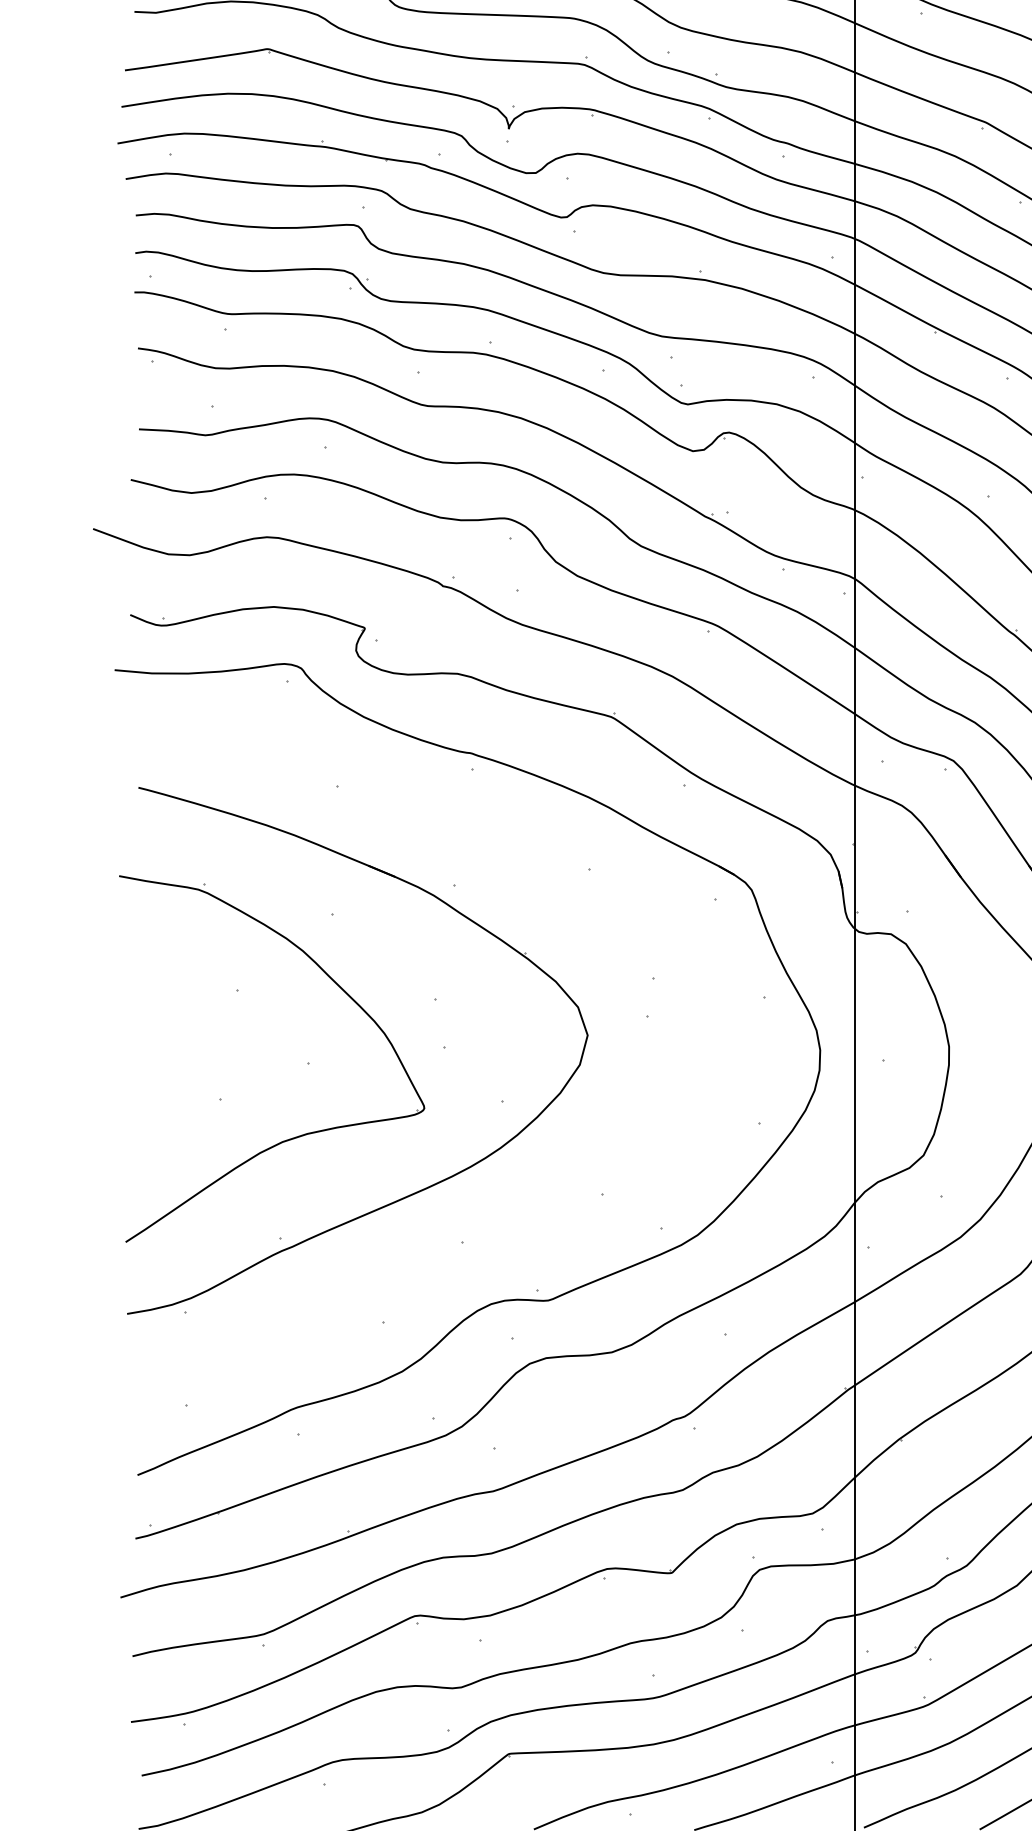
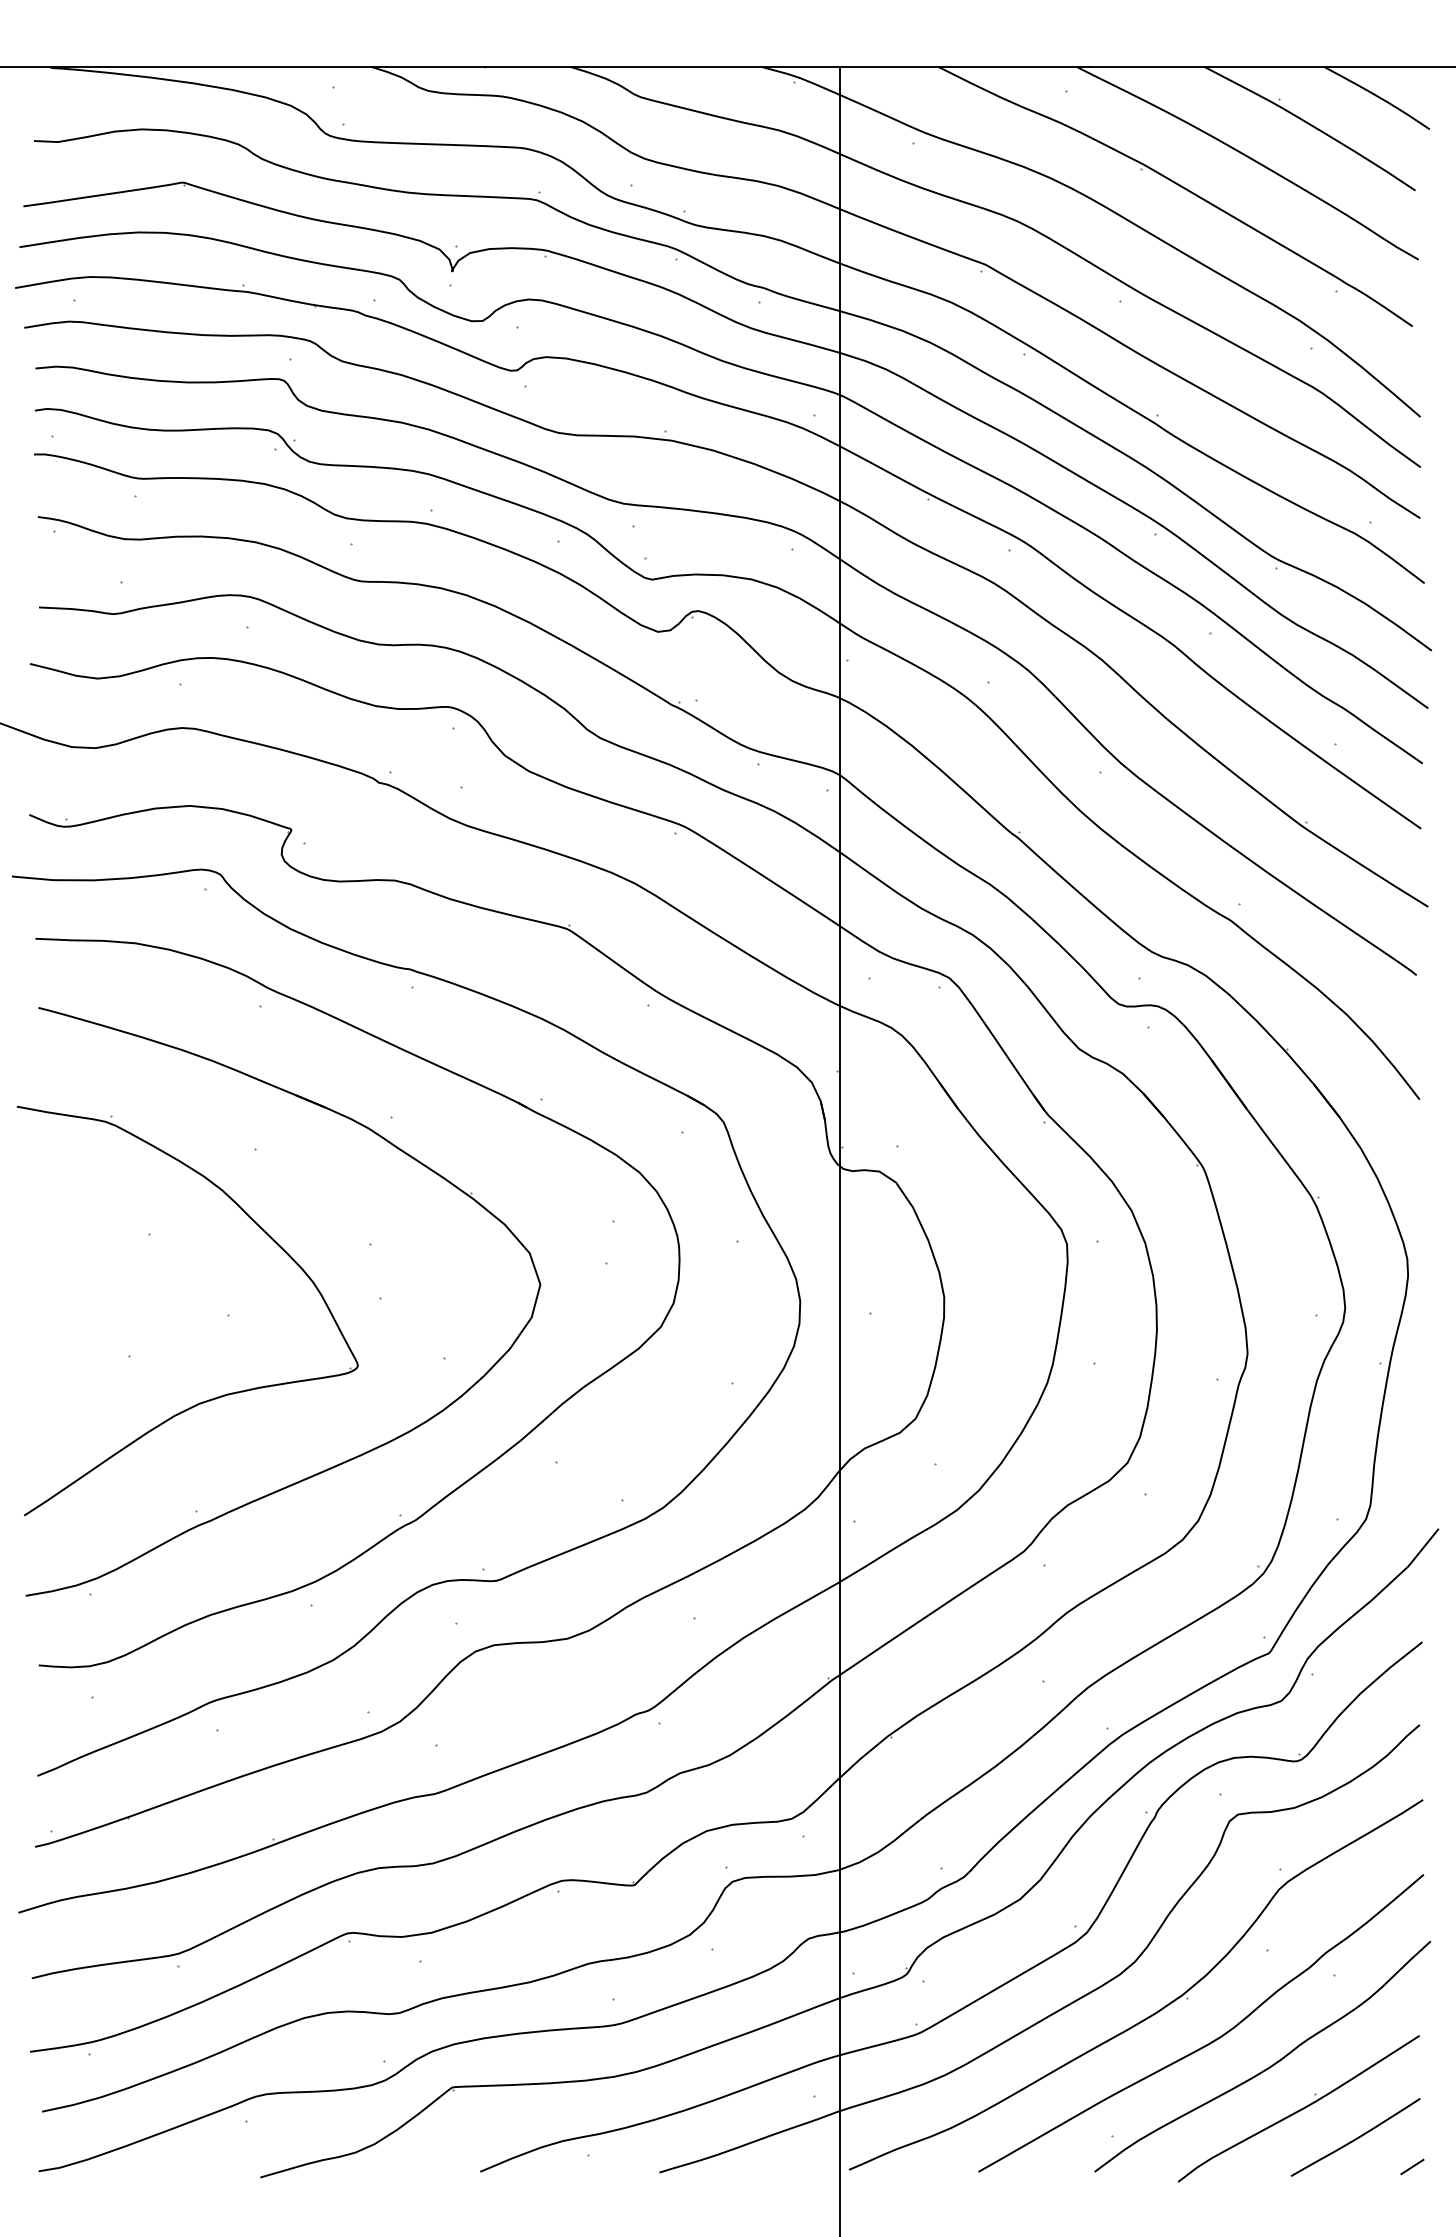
part: (535, 1199) -> (482, 1468), added

